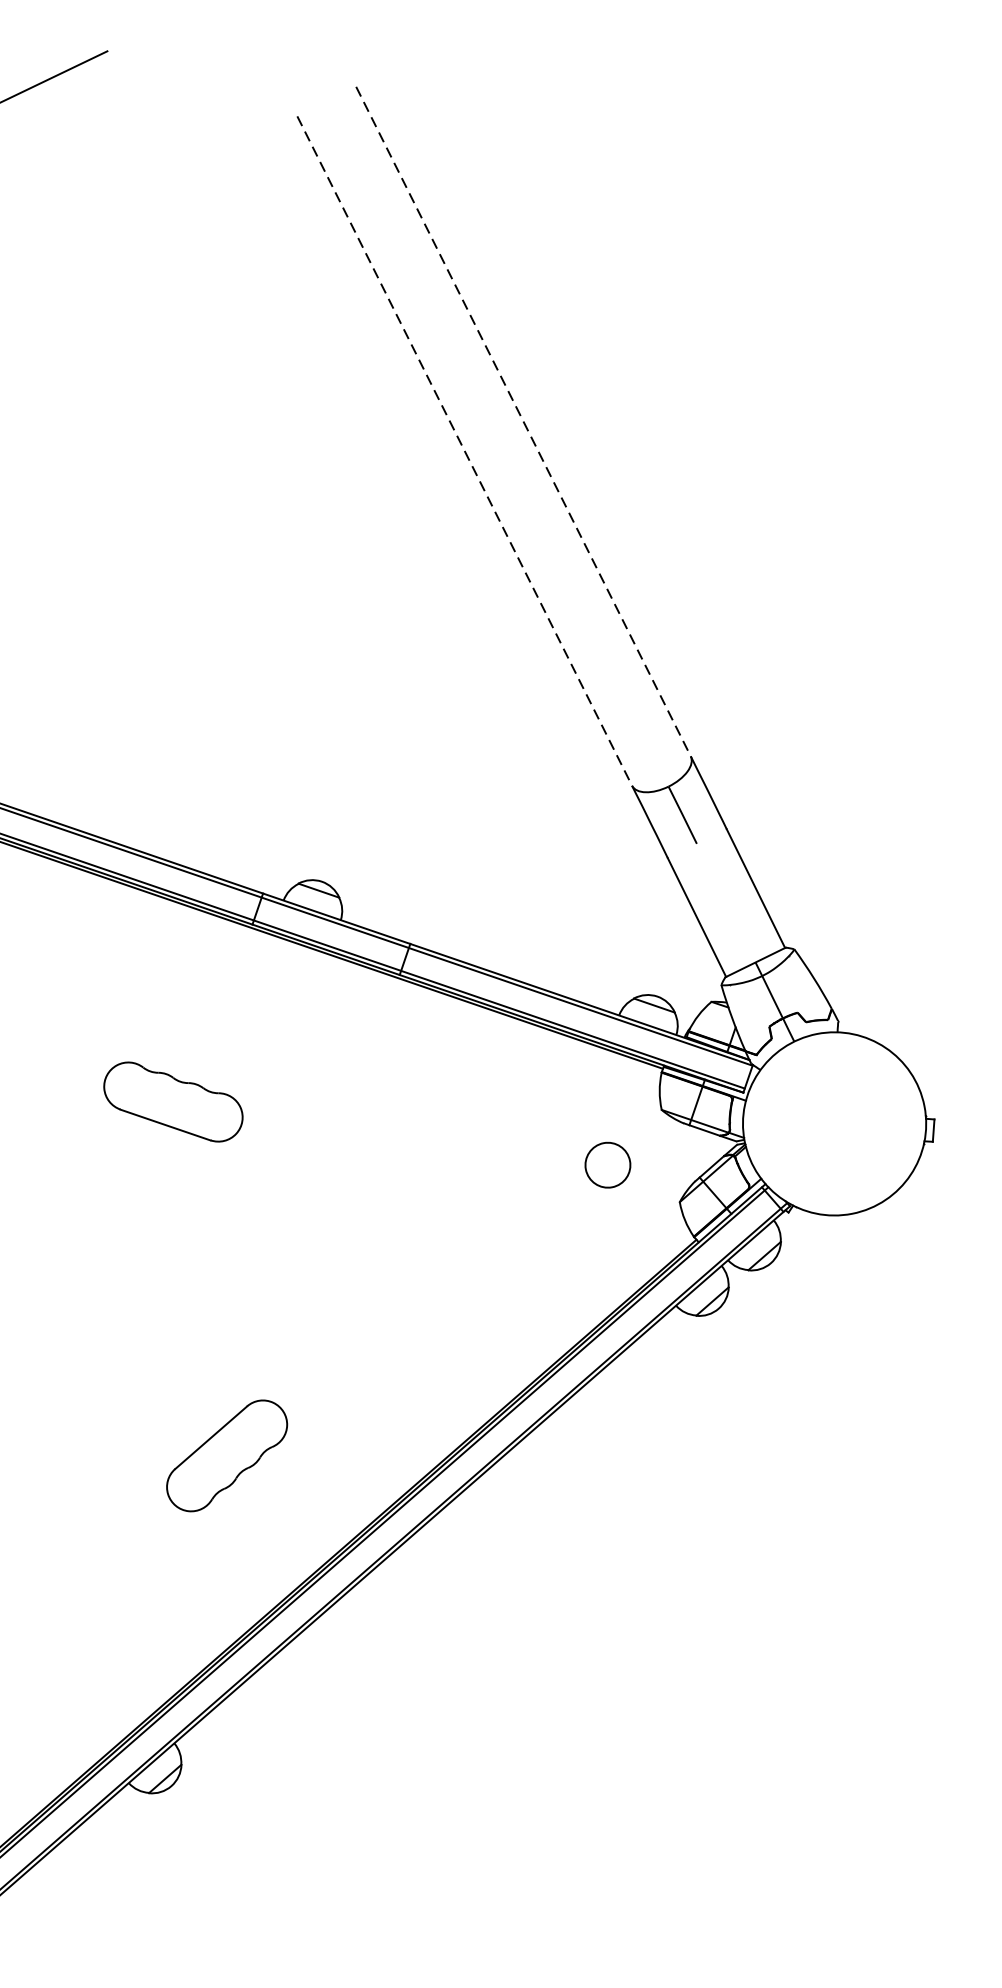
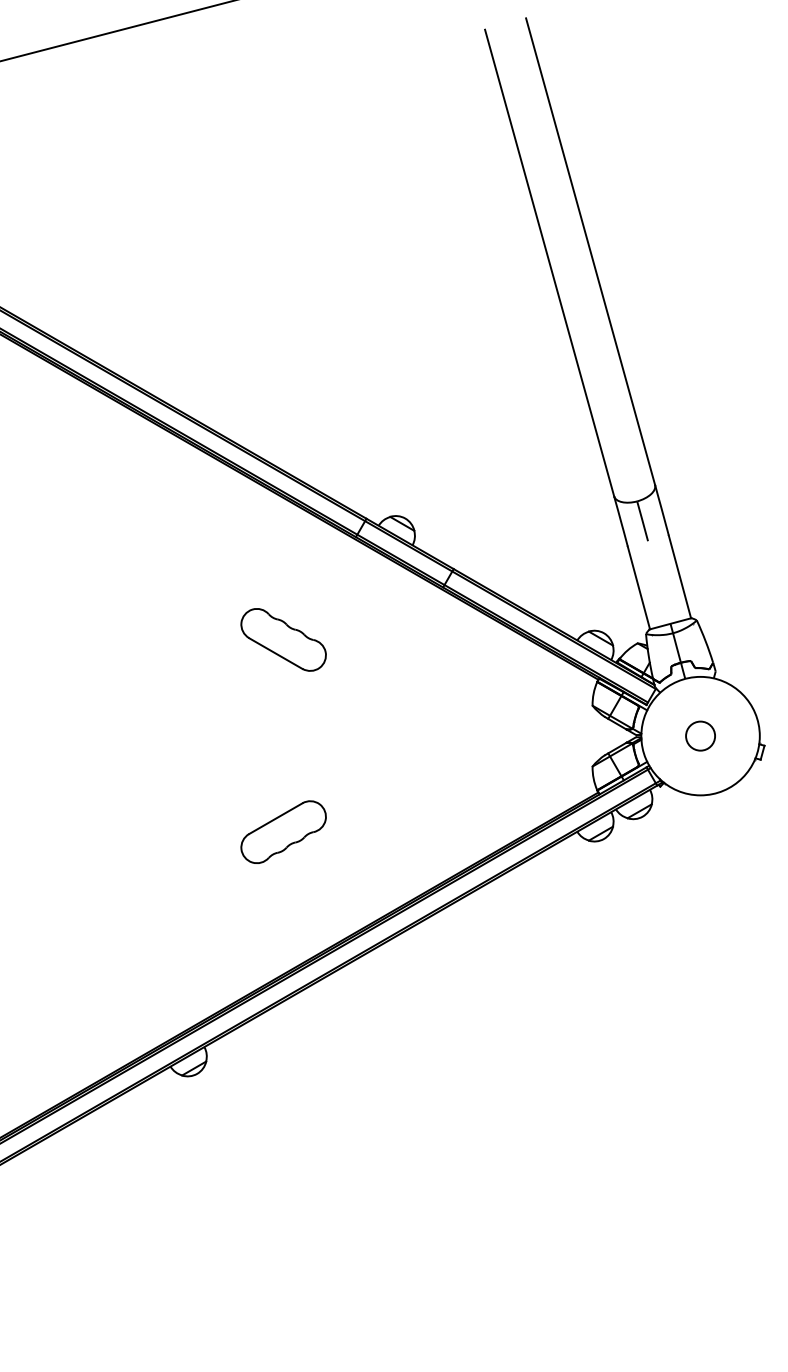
line: (523, 422) -> (590, 252), dashed -> solid
line: (464, 451) -> (549, 263), dashed -> solid
circle: (607, 1164) -> (700, 735), moved
part: (226, 1454) -> (283, 831), moved

